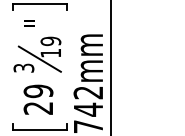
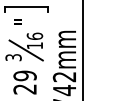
text: (50, 41) -> (34, 36), 19 -> 16

